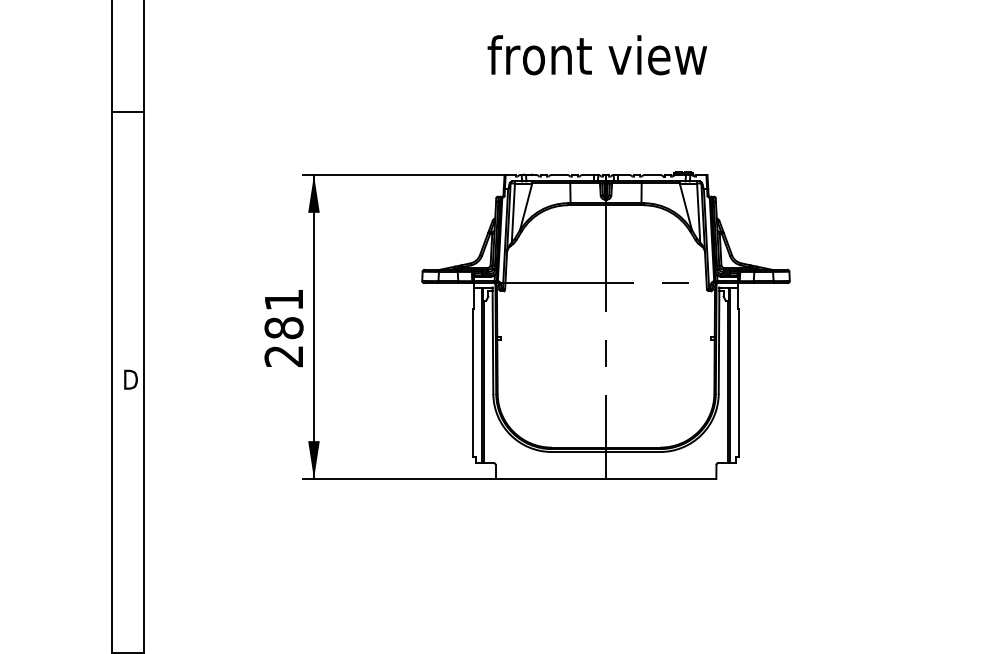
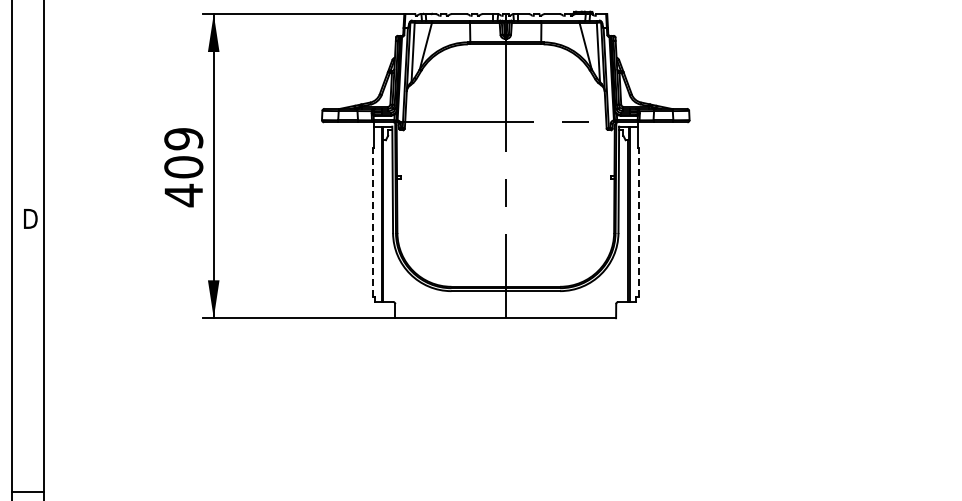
text: (283, 328) -> (183, 167), 281 -> 409
line: (472, 382) -> (372, 221), solid -> dashed
line: (739, 382) -> (639, 221), solid -> dashed

